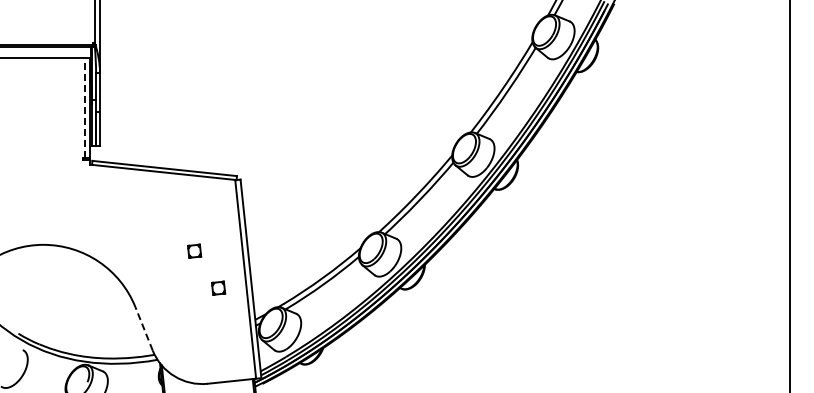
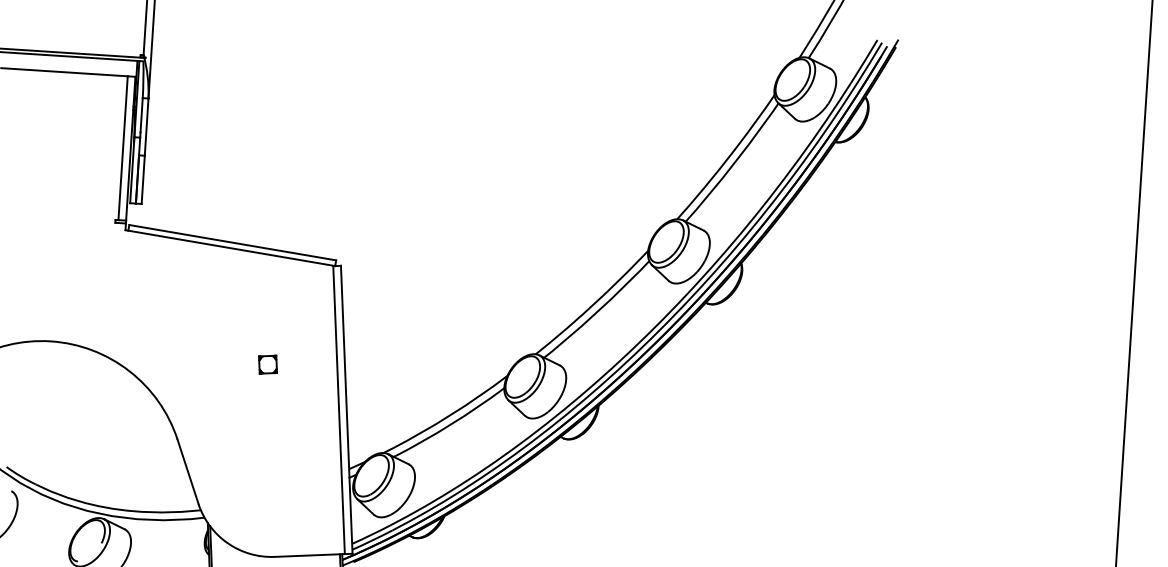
line: (84, 108) -> (122, 148), dashed -> solid
part: (218, 287) -> (299, 419), removed
line: (143, 328) -> (187, 471), dashed -> solid

